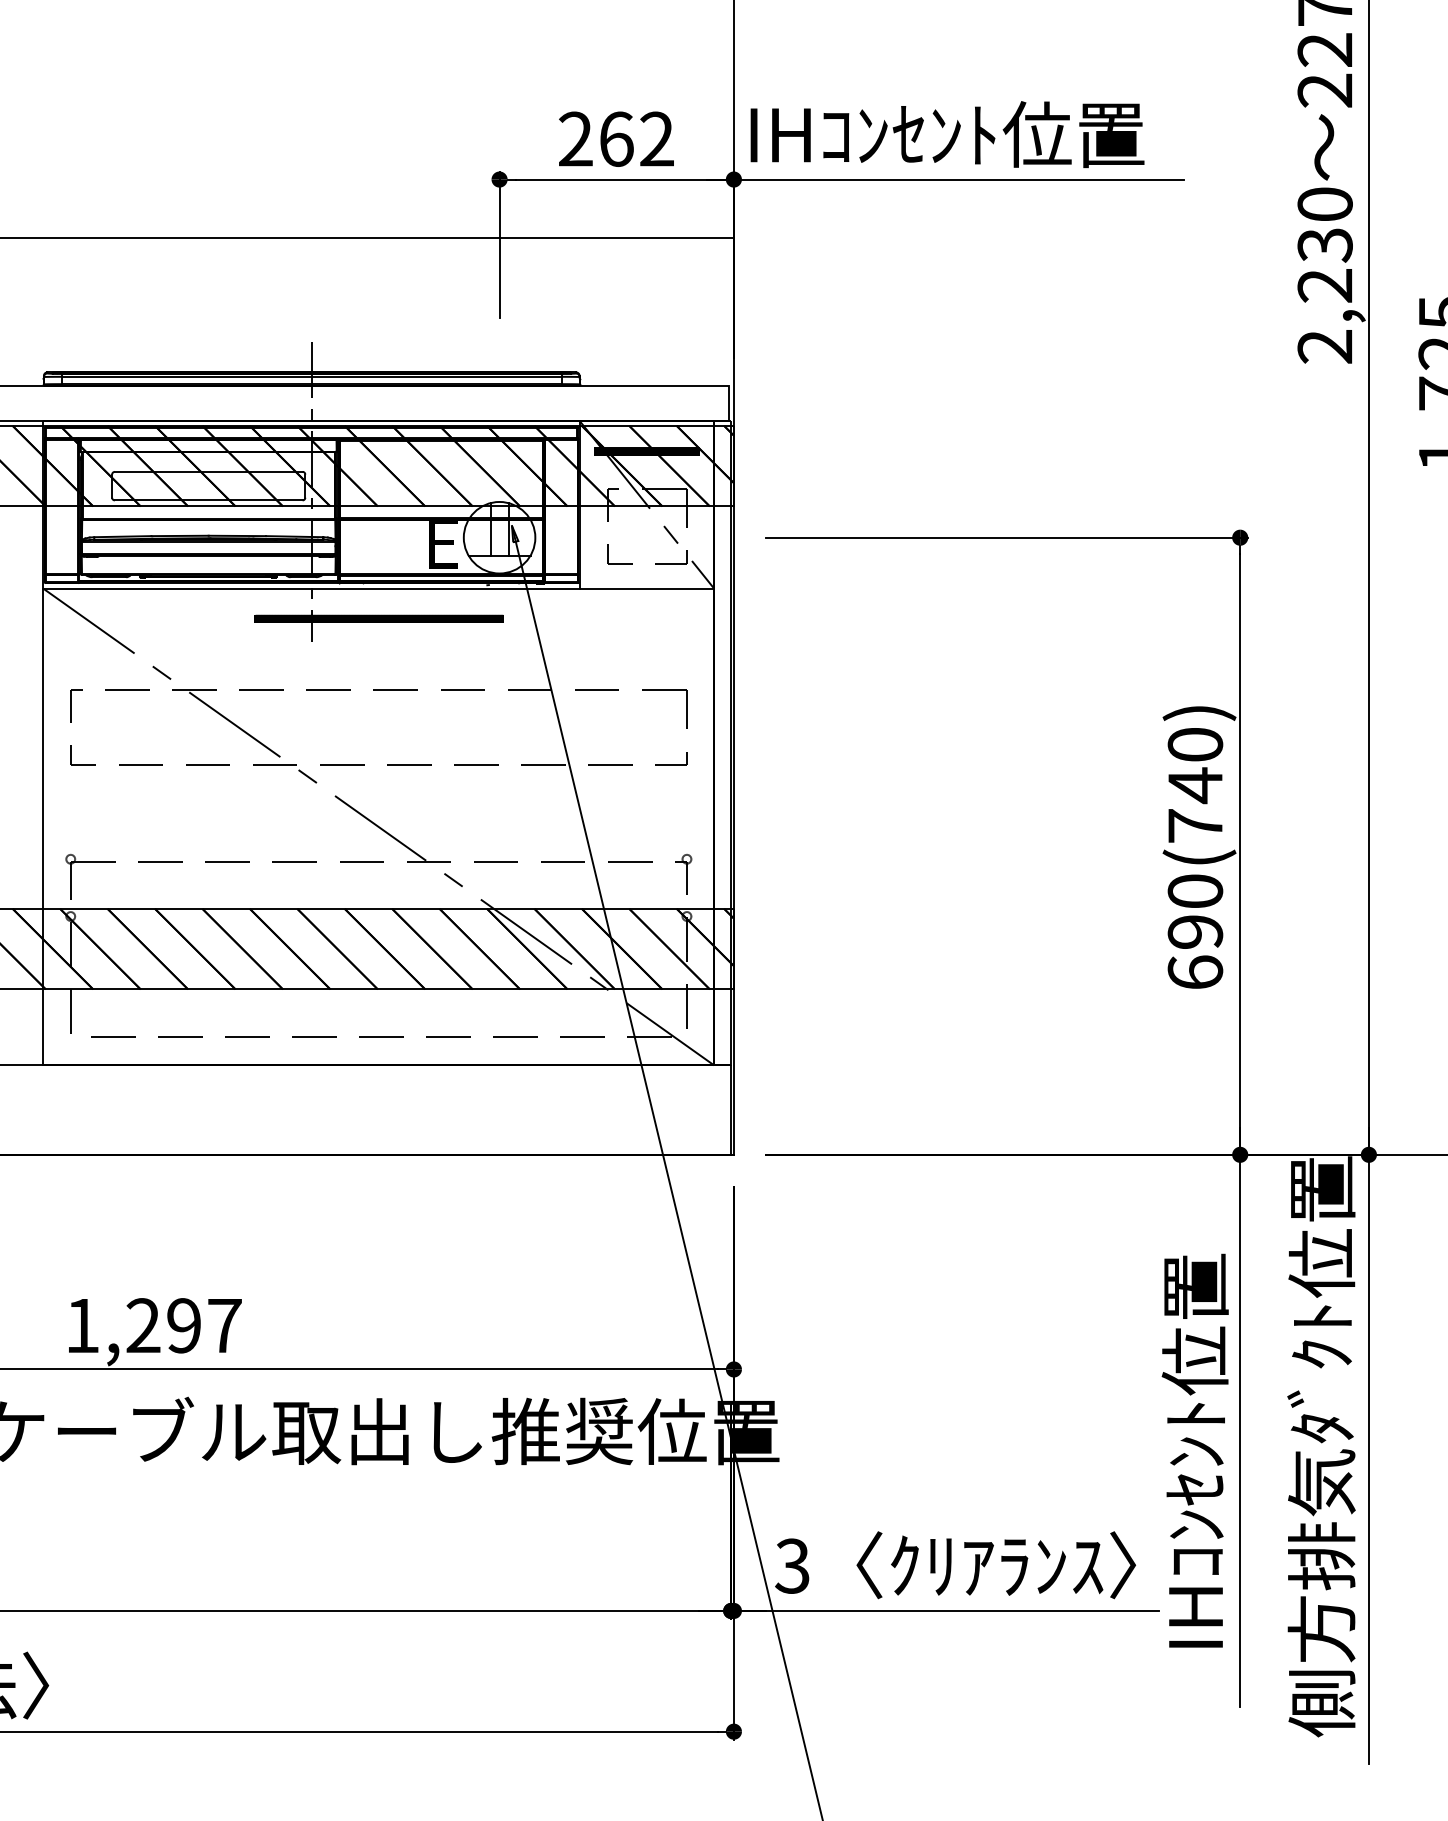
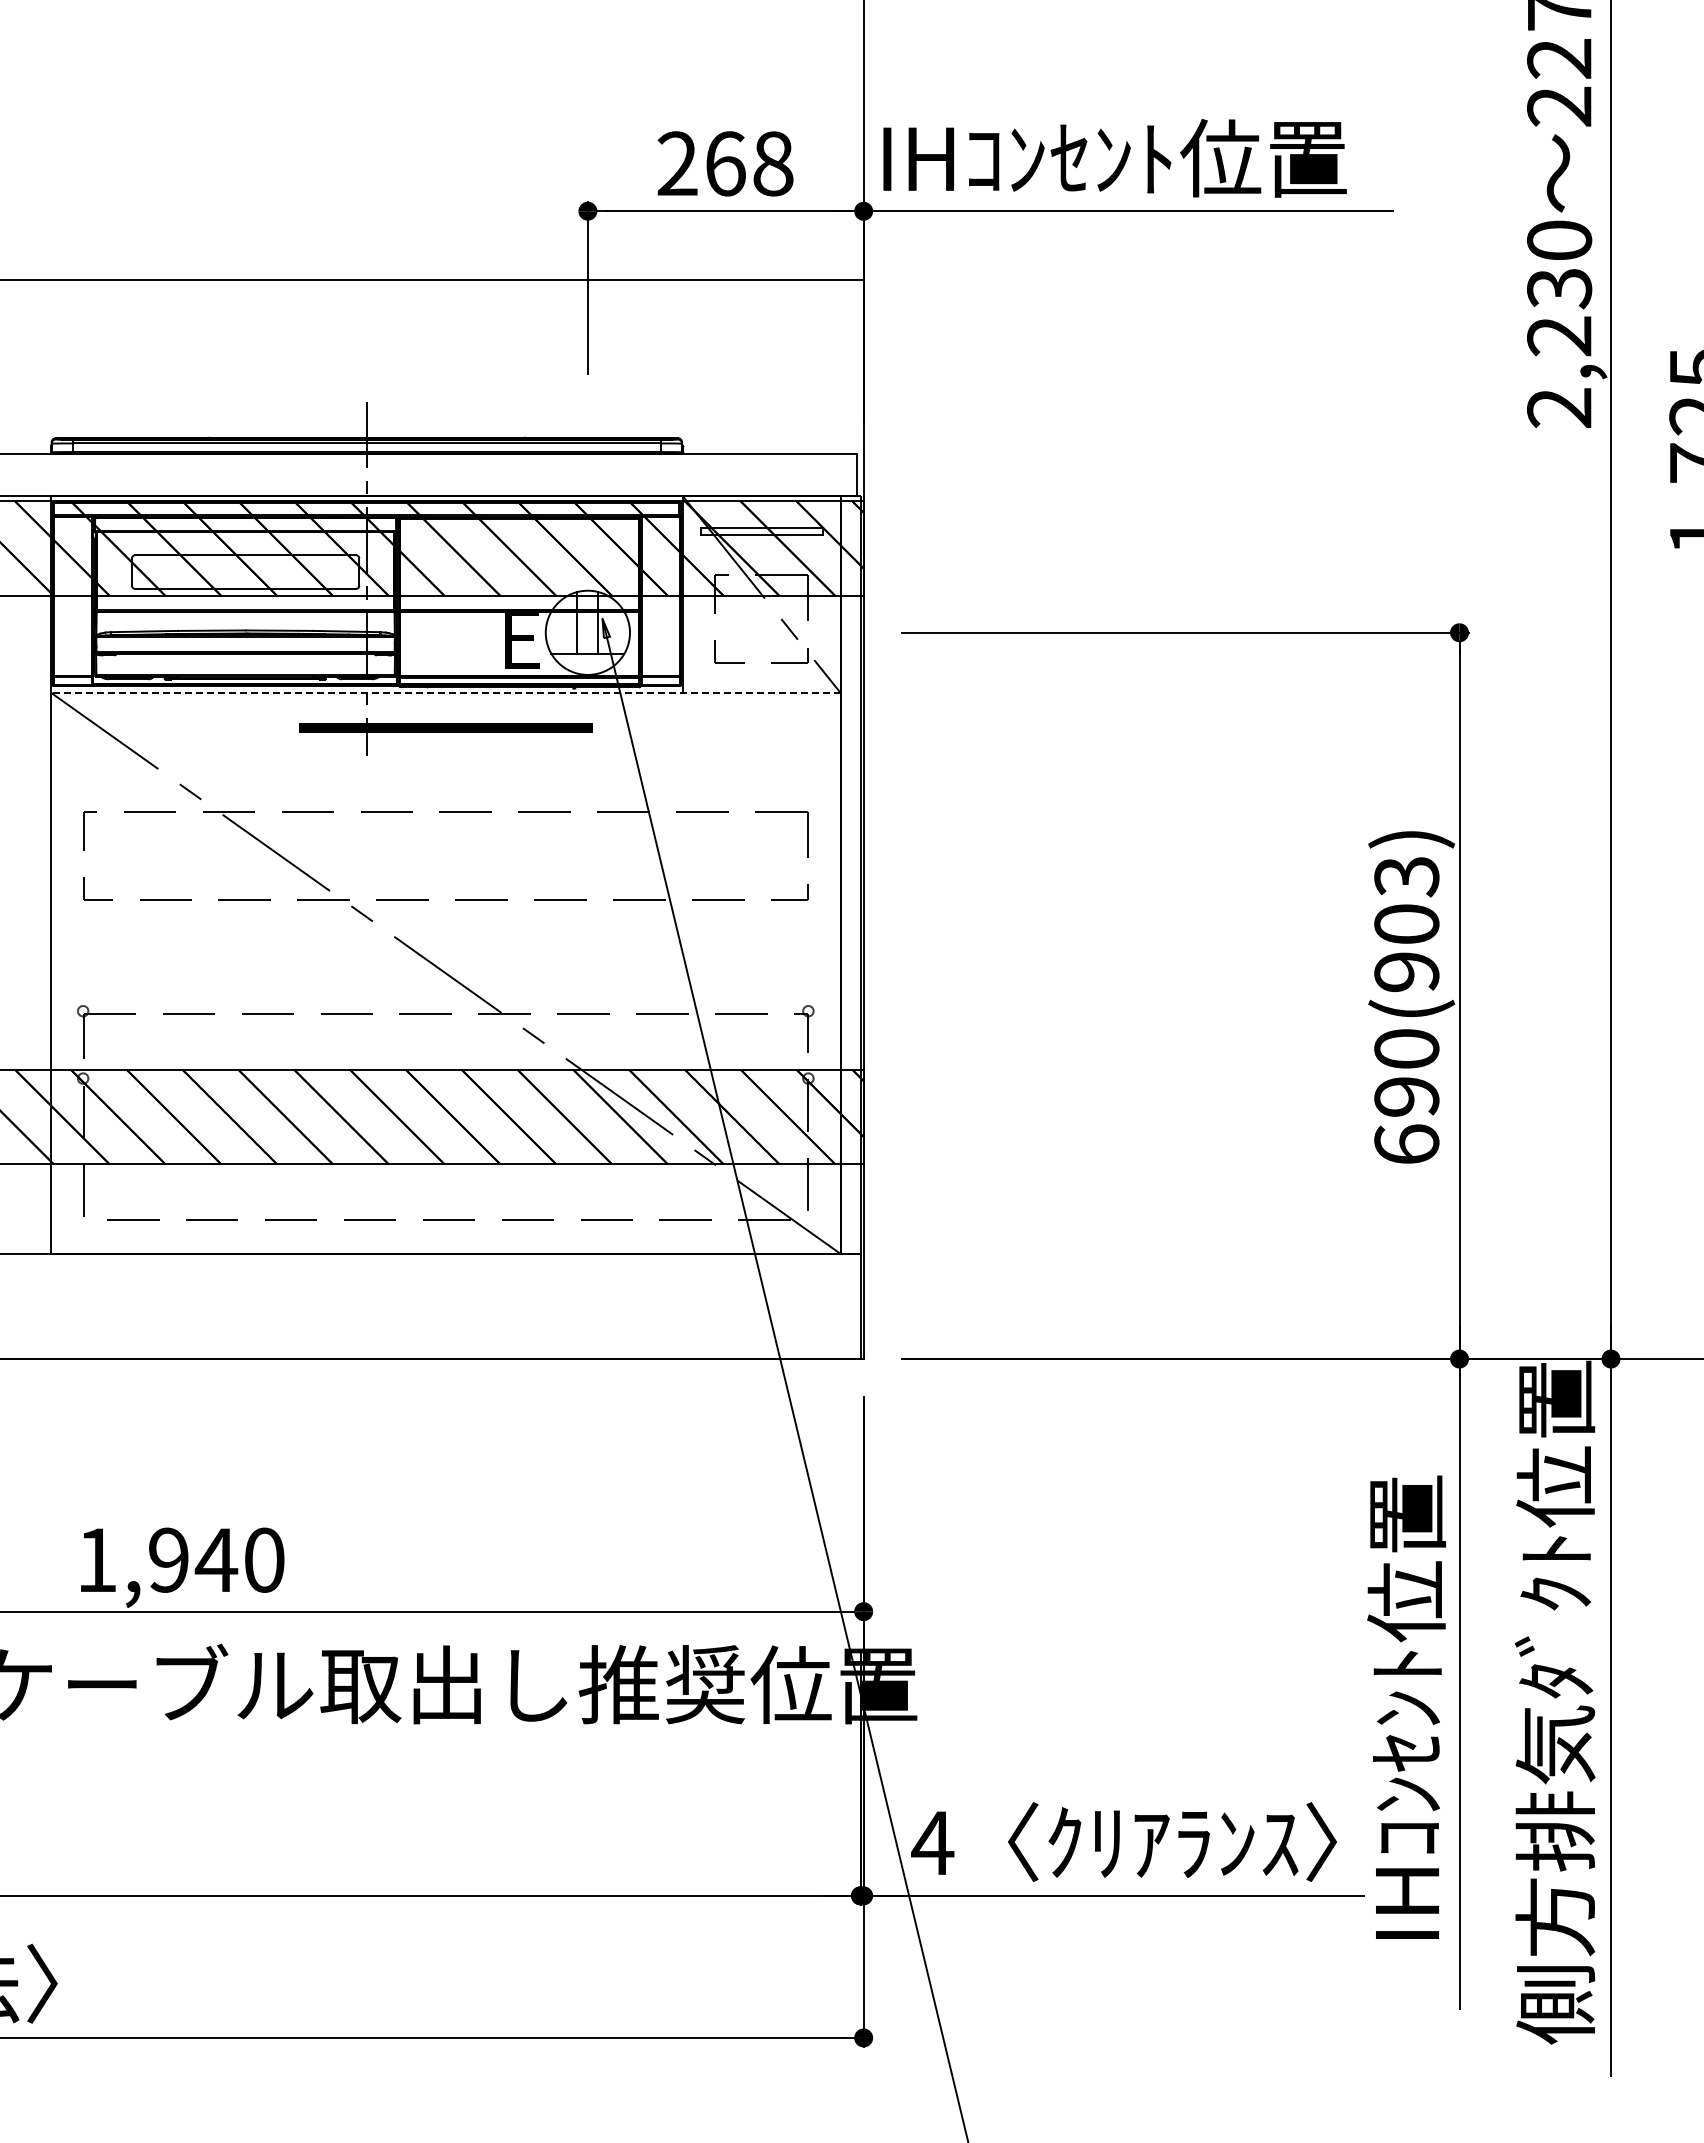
text: (657, 138) -> (773, 163), 262 -> 268
hatch: (647, 451) -> (761, 531), removed
line: (378, 588) -> (445, 692), solid -> dashed
text: (1195, 785) -> (1406, 924), 690(740) -> 690(903)
text: (184, 1325) -> (216, 1559), 1,297 -> 1,940
text: (792, 1565) -> (932, 1842), 3 -> 4

